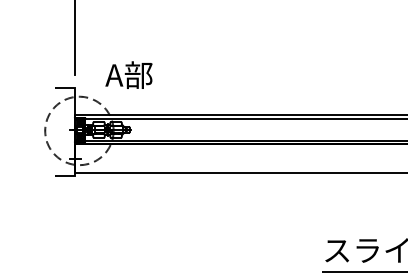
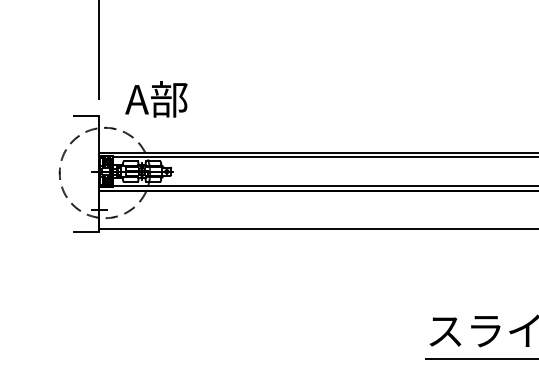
text: (129, 75) -> (156, 99), moved

